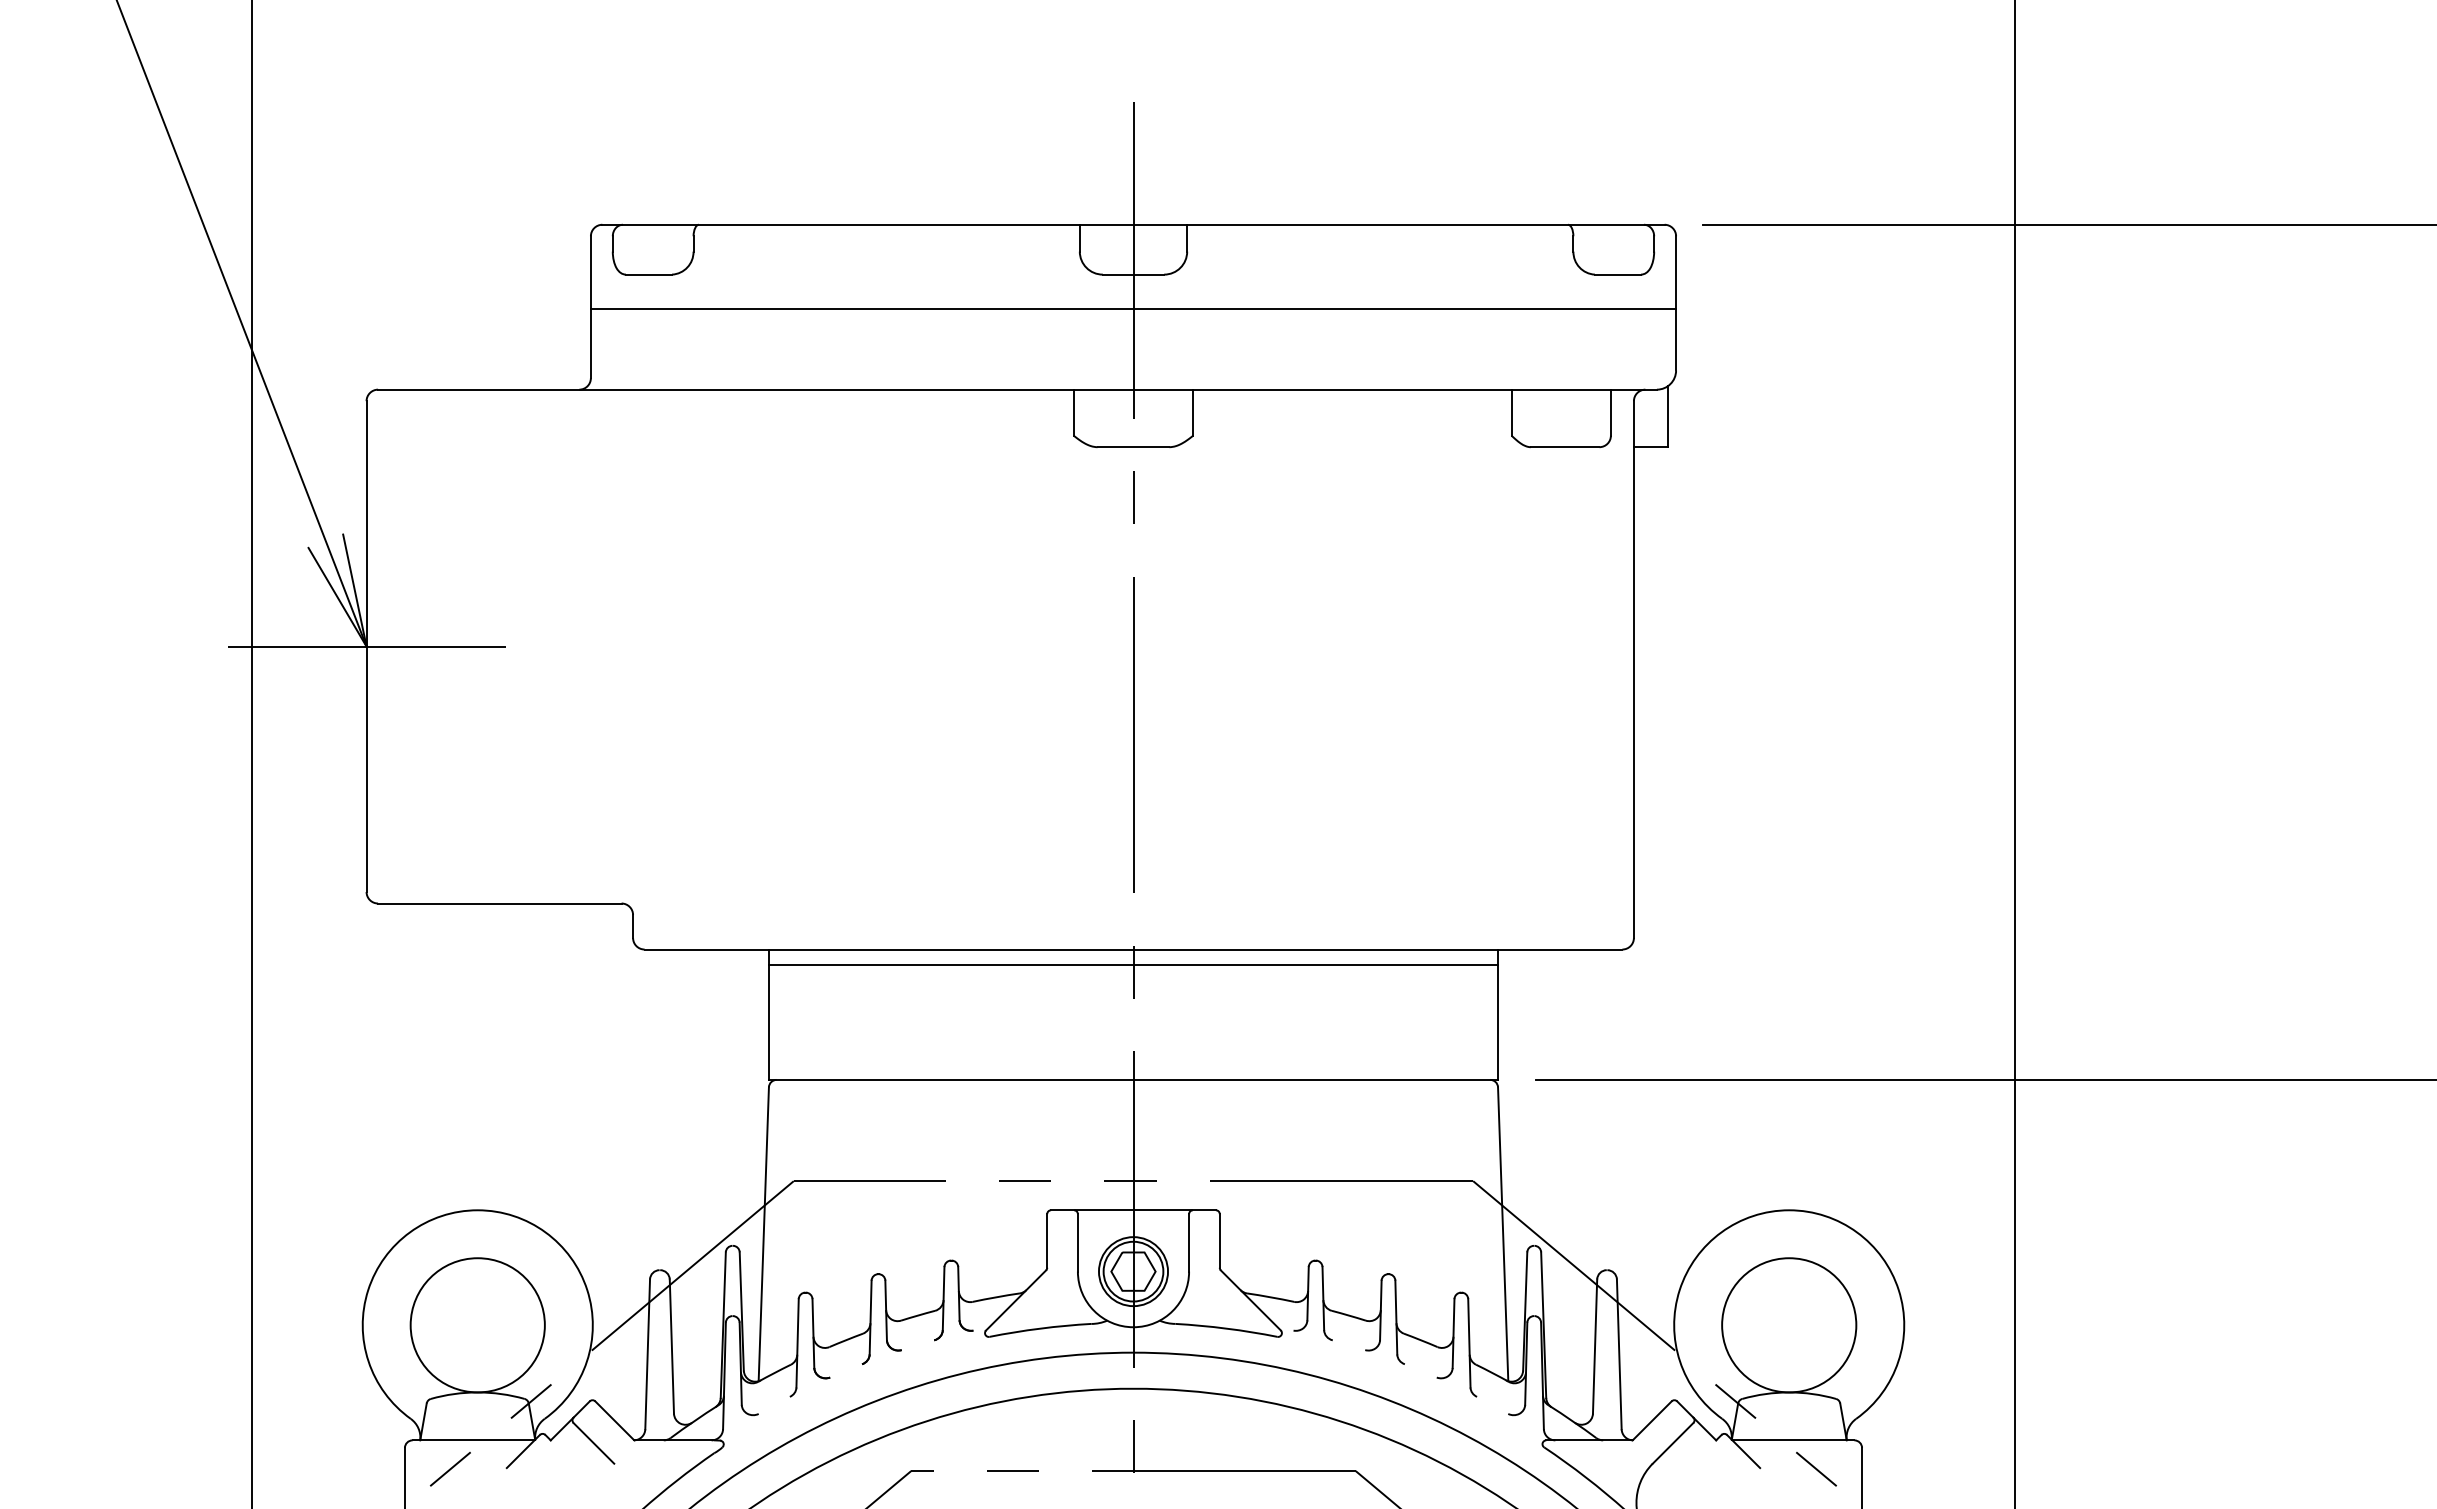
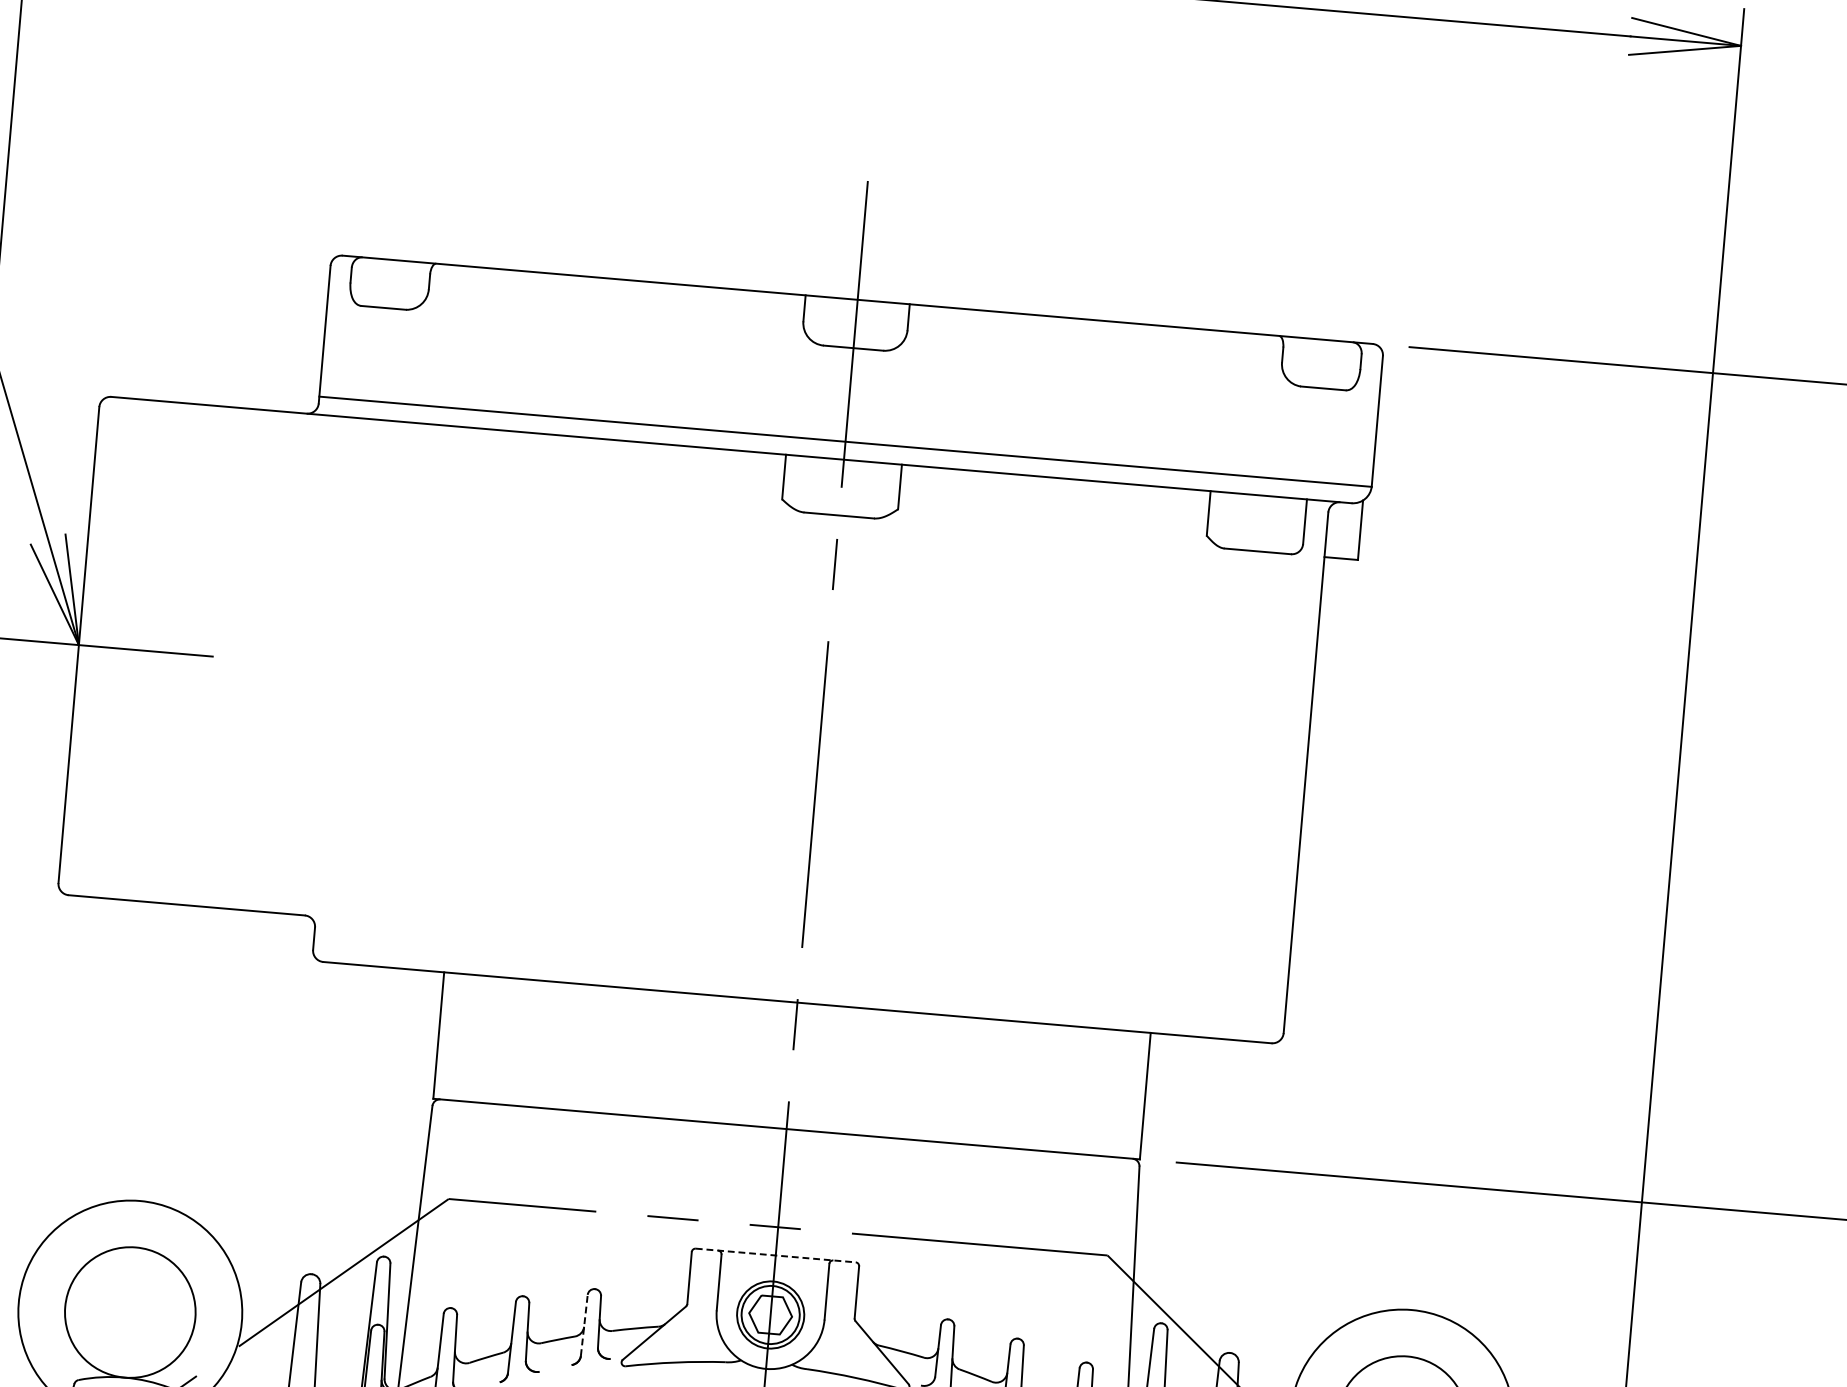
line: (1133, 309) -> (845, 442), moved
line: (1133, 964) -> (796, 1017), removed
line: (1134, 1210) -> (776, 1255), solid -> dashed
line: (943, 1298) -> (584, 1325), solid -> dashed

